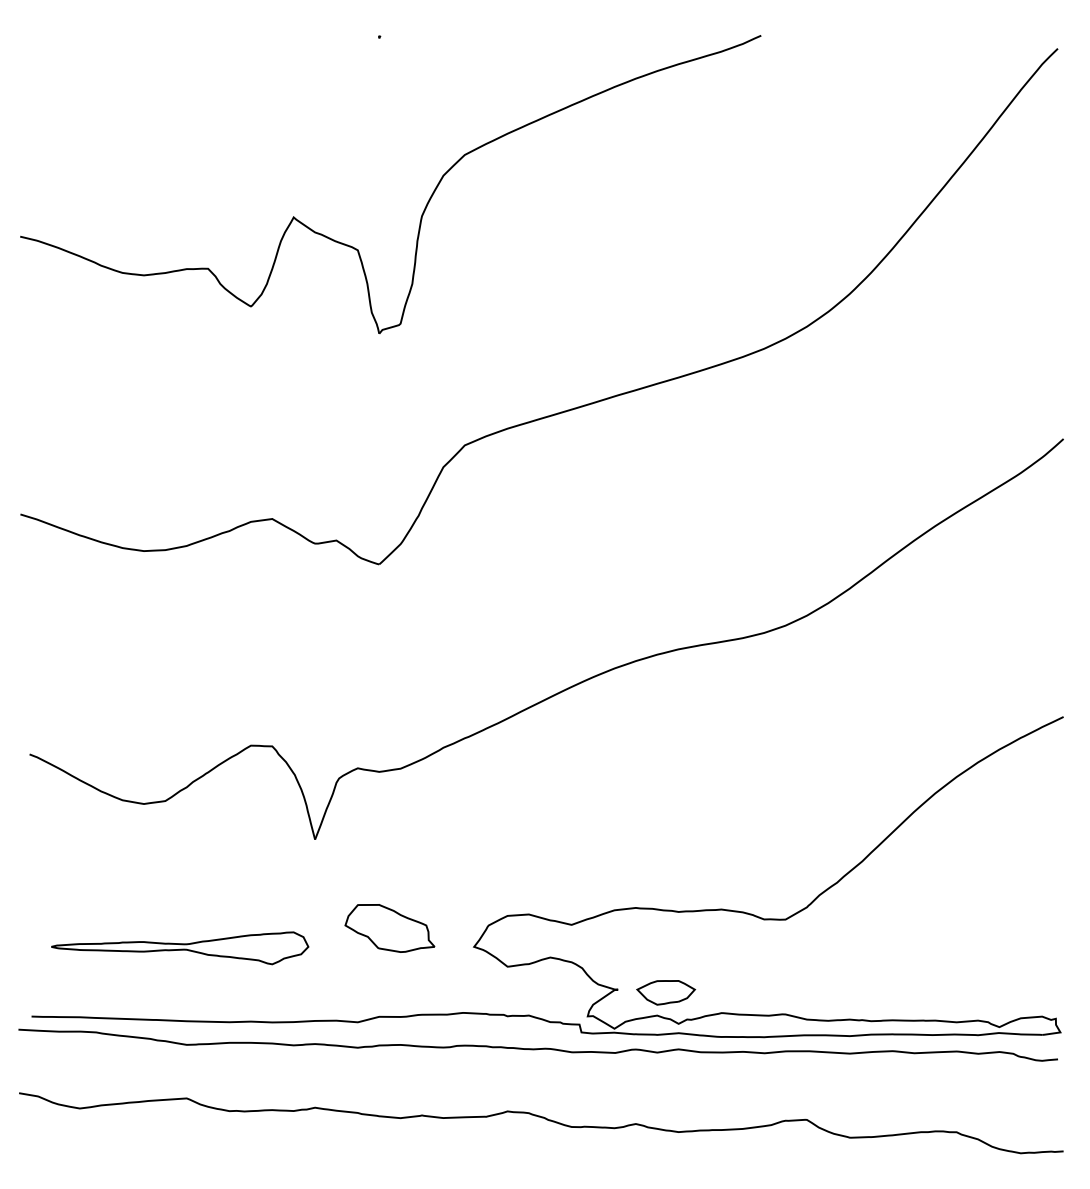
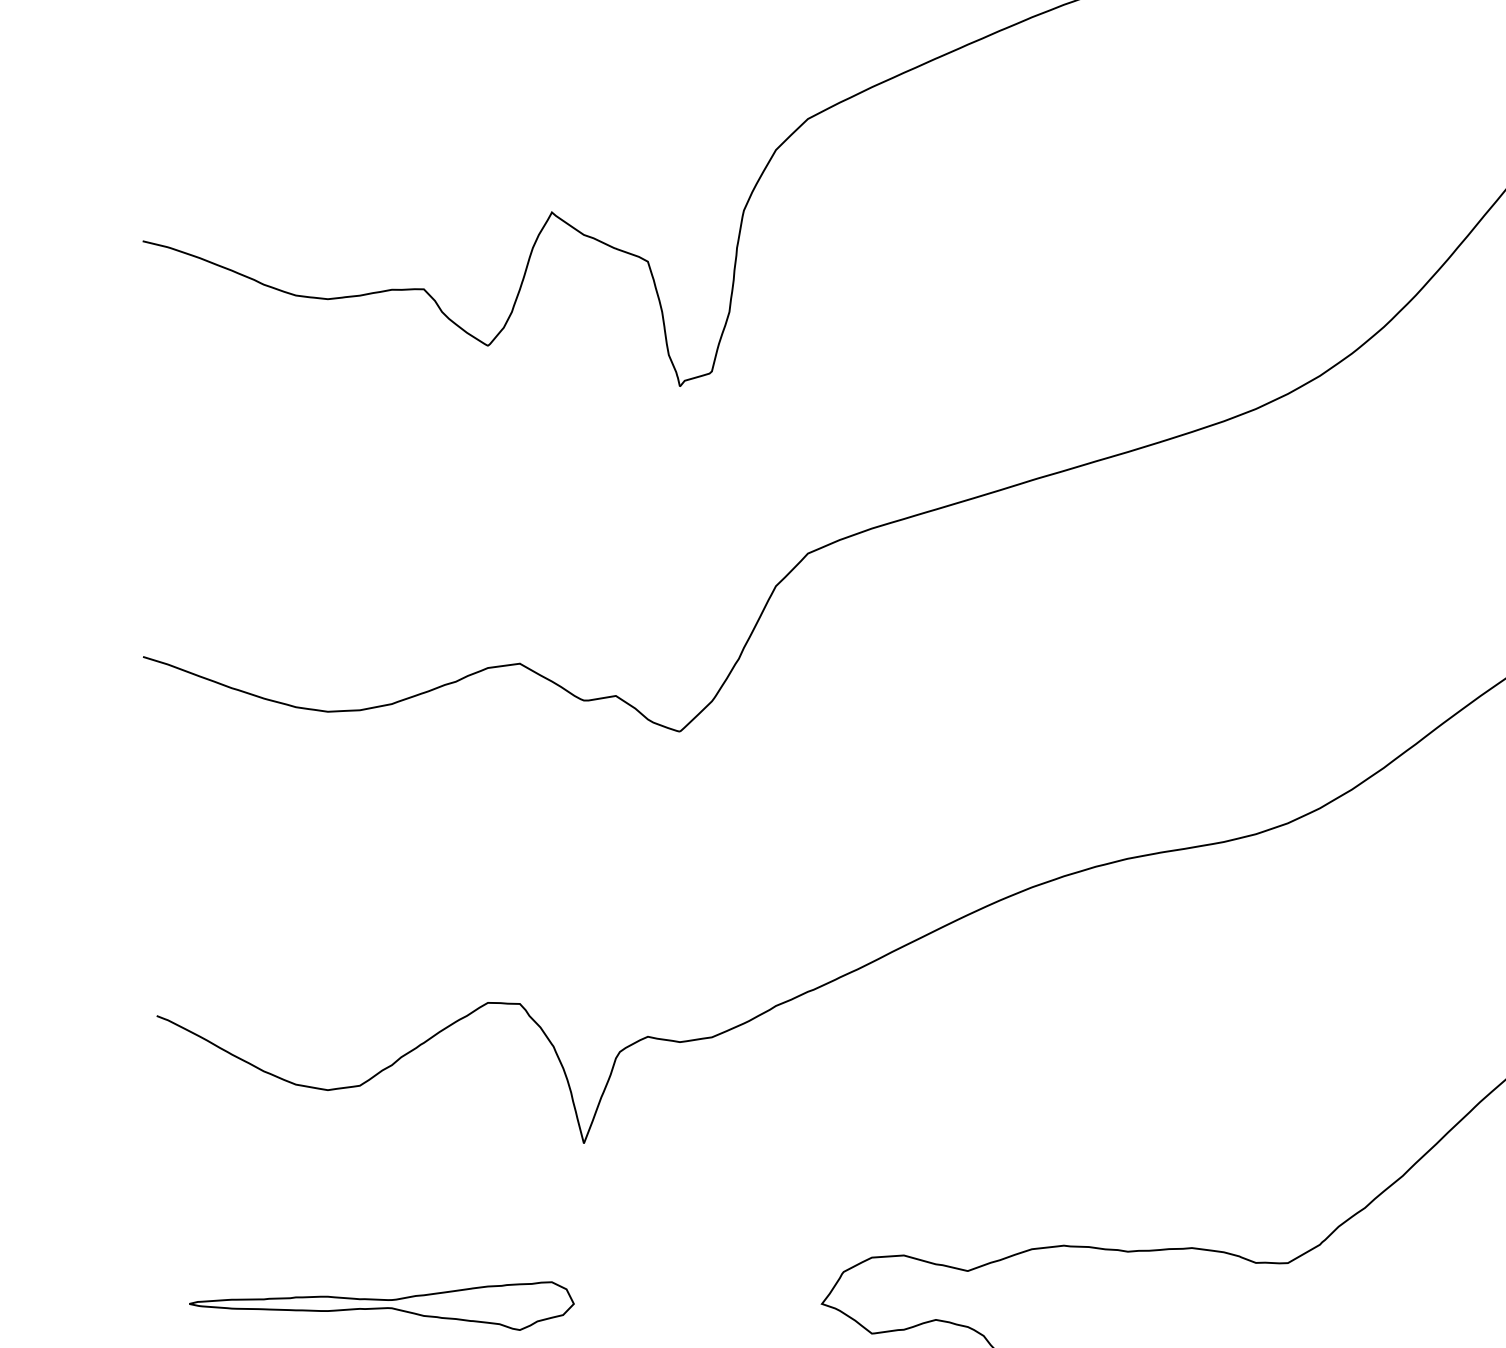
part: (389, 928) -> (695, 1276), removed

